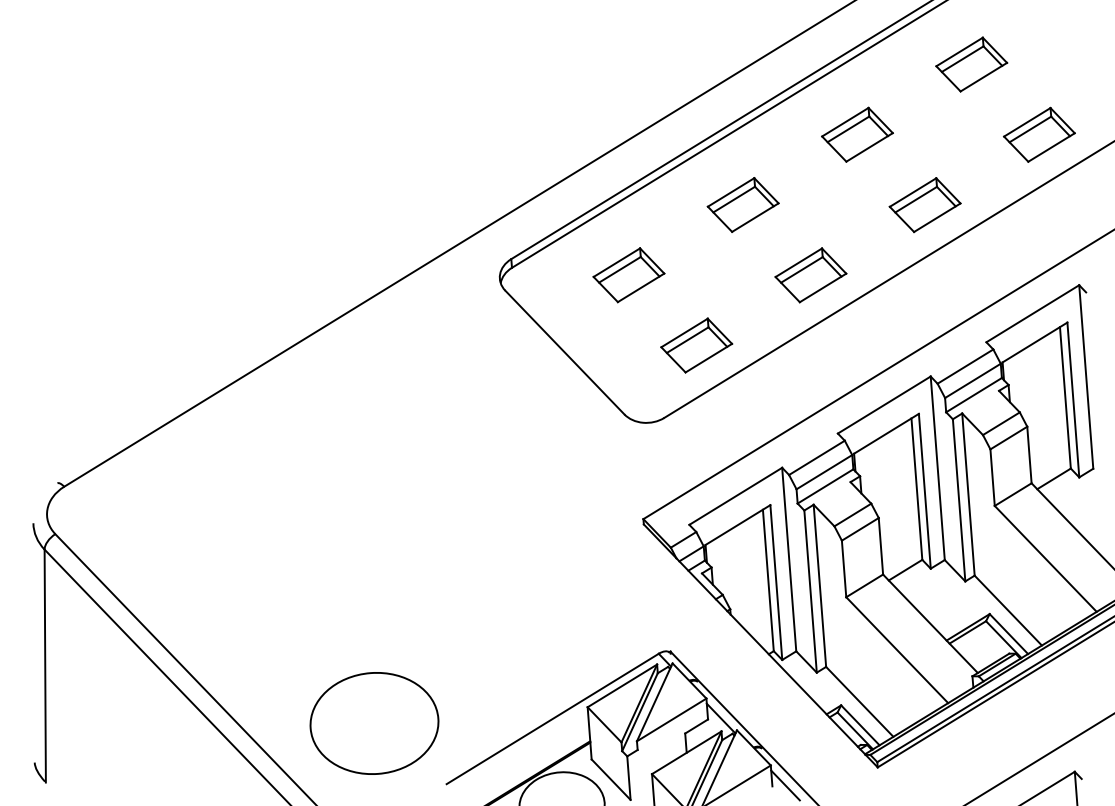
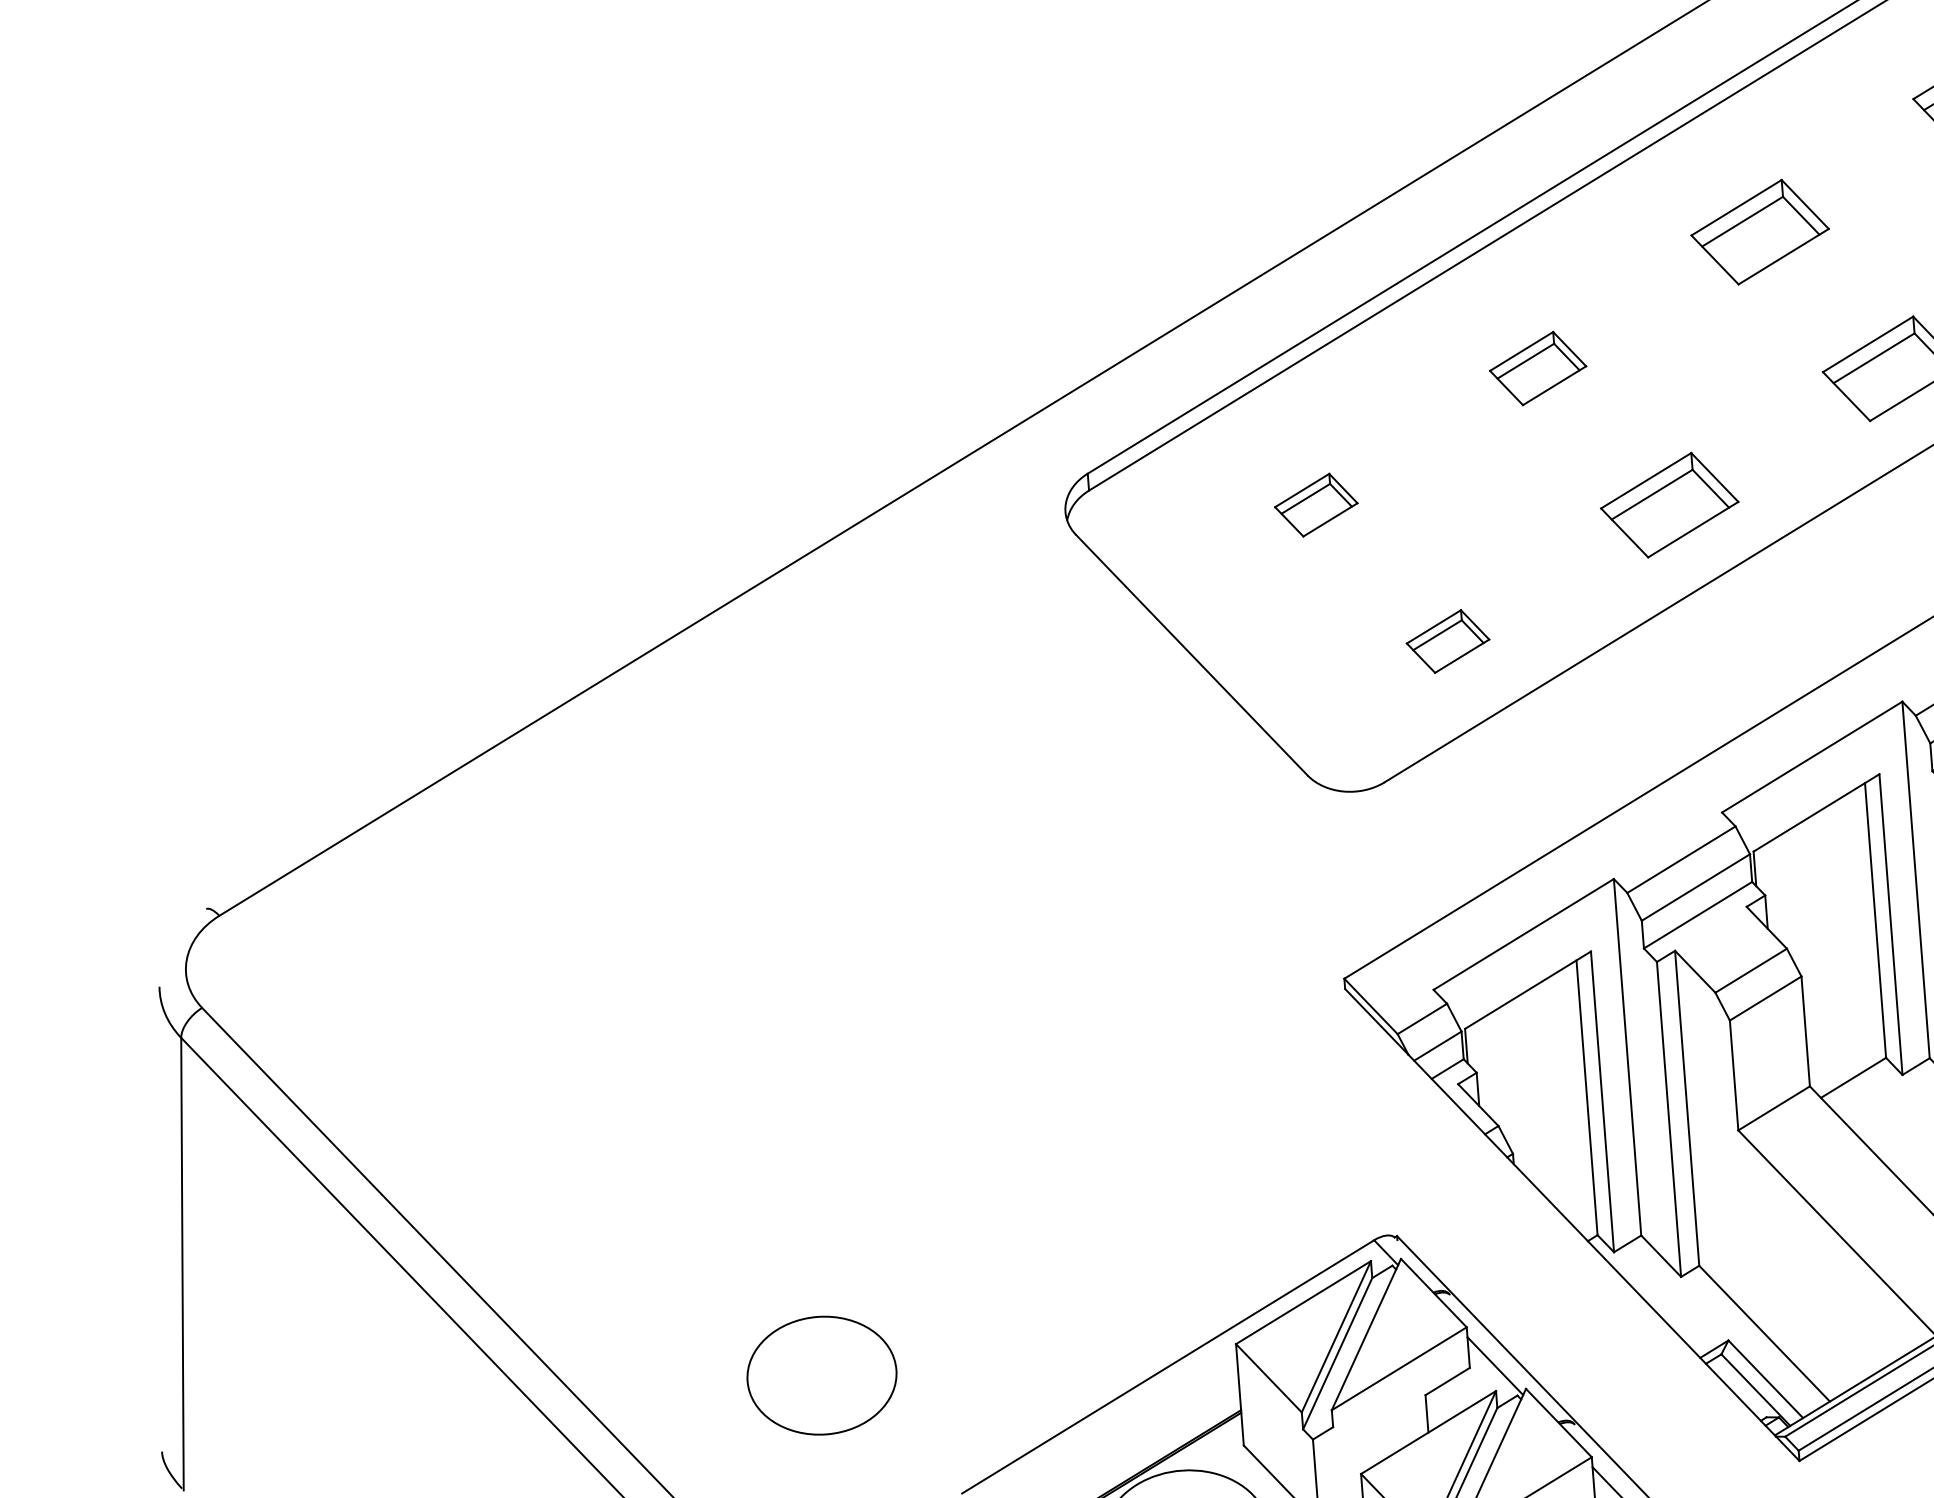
part: (742, 204) -> (1536, 367), size x0.7
part: (628, 275) -> (1315, 505), size x0.6
part: (696, 345) -> (1447, 641), size x0.6
part: (374, 723) -> (821, 1375), size x0.6

